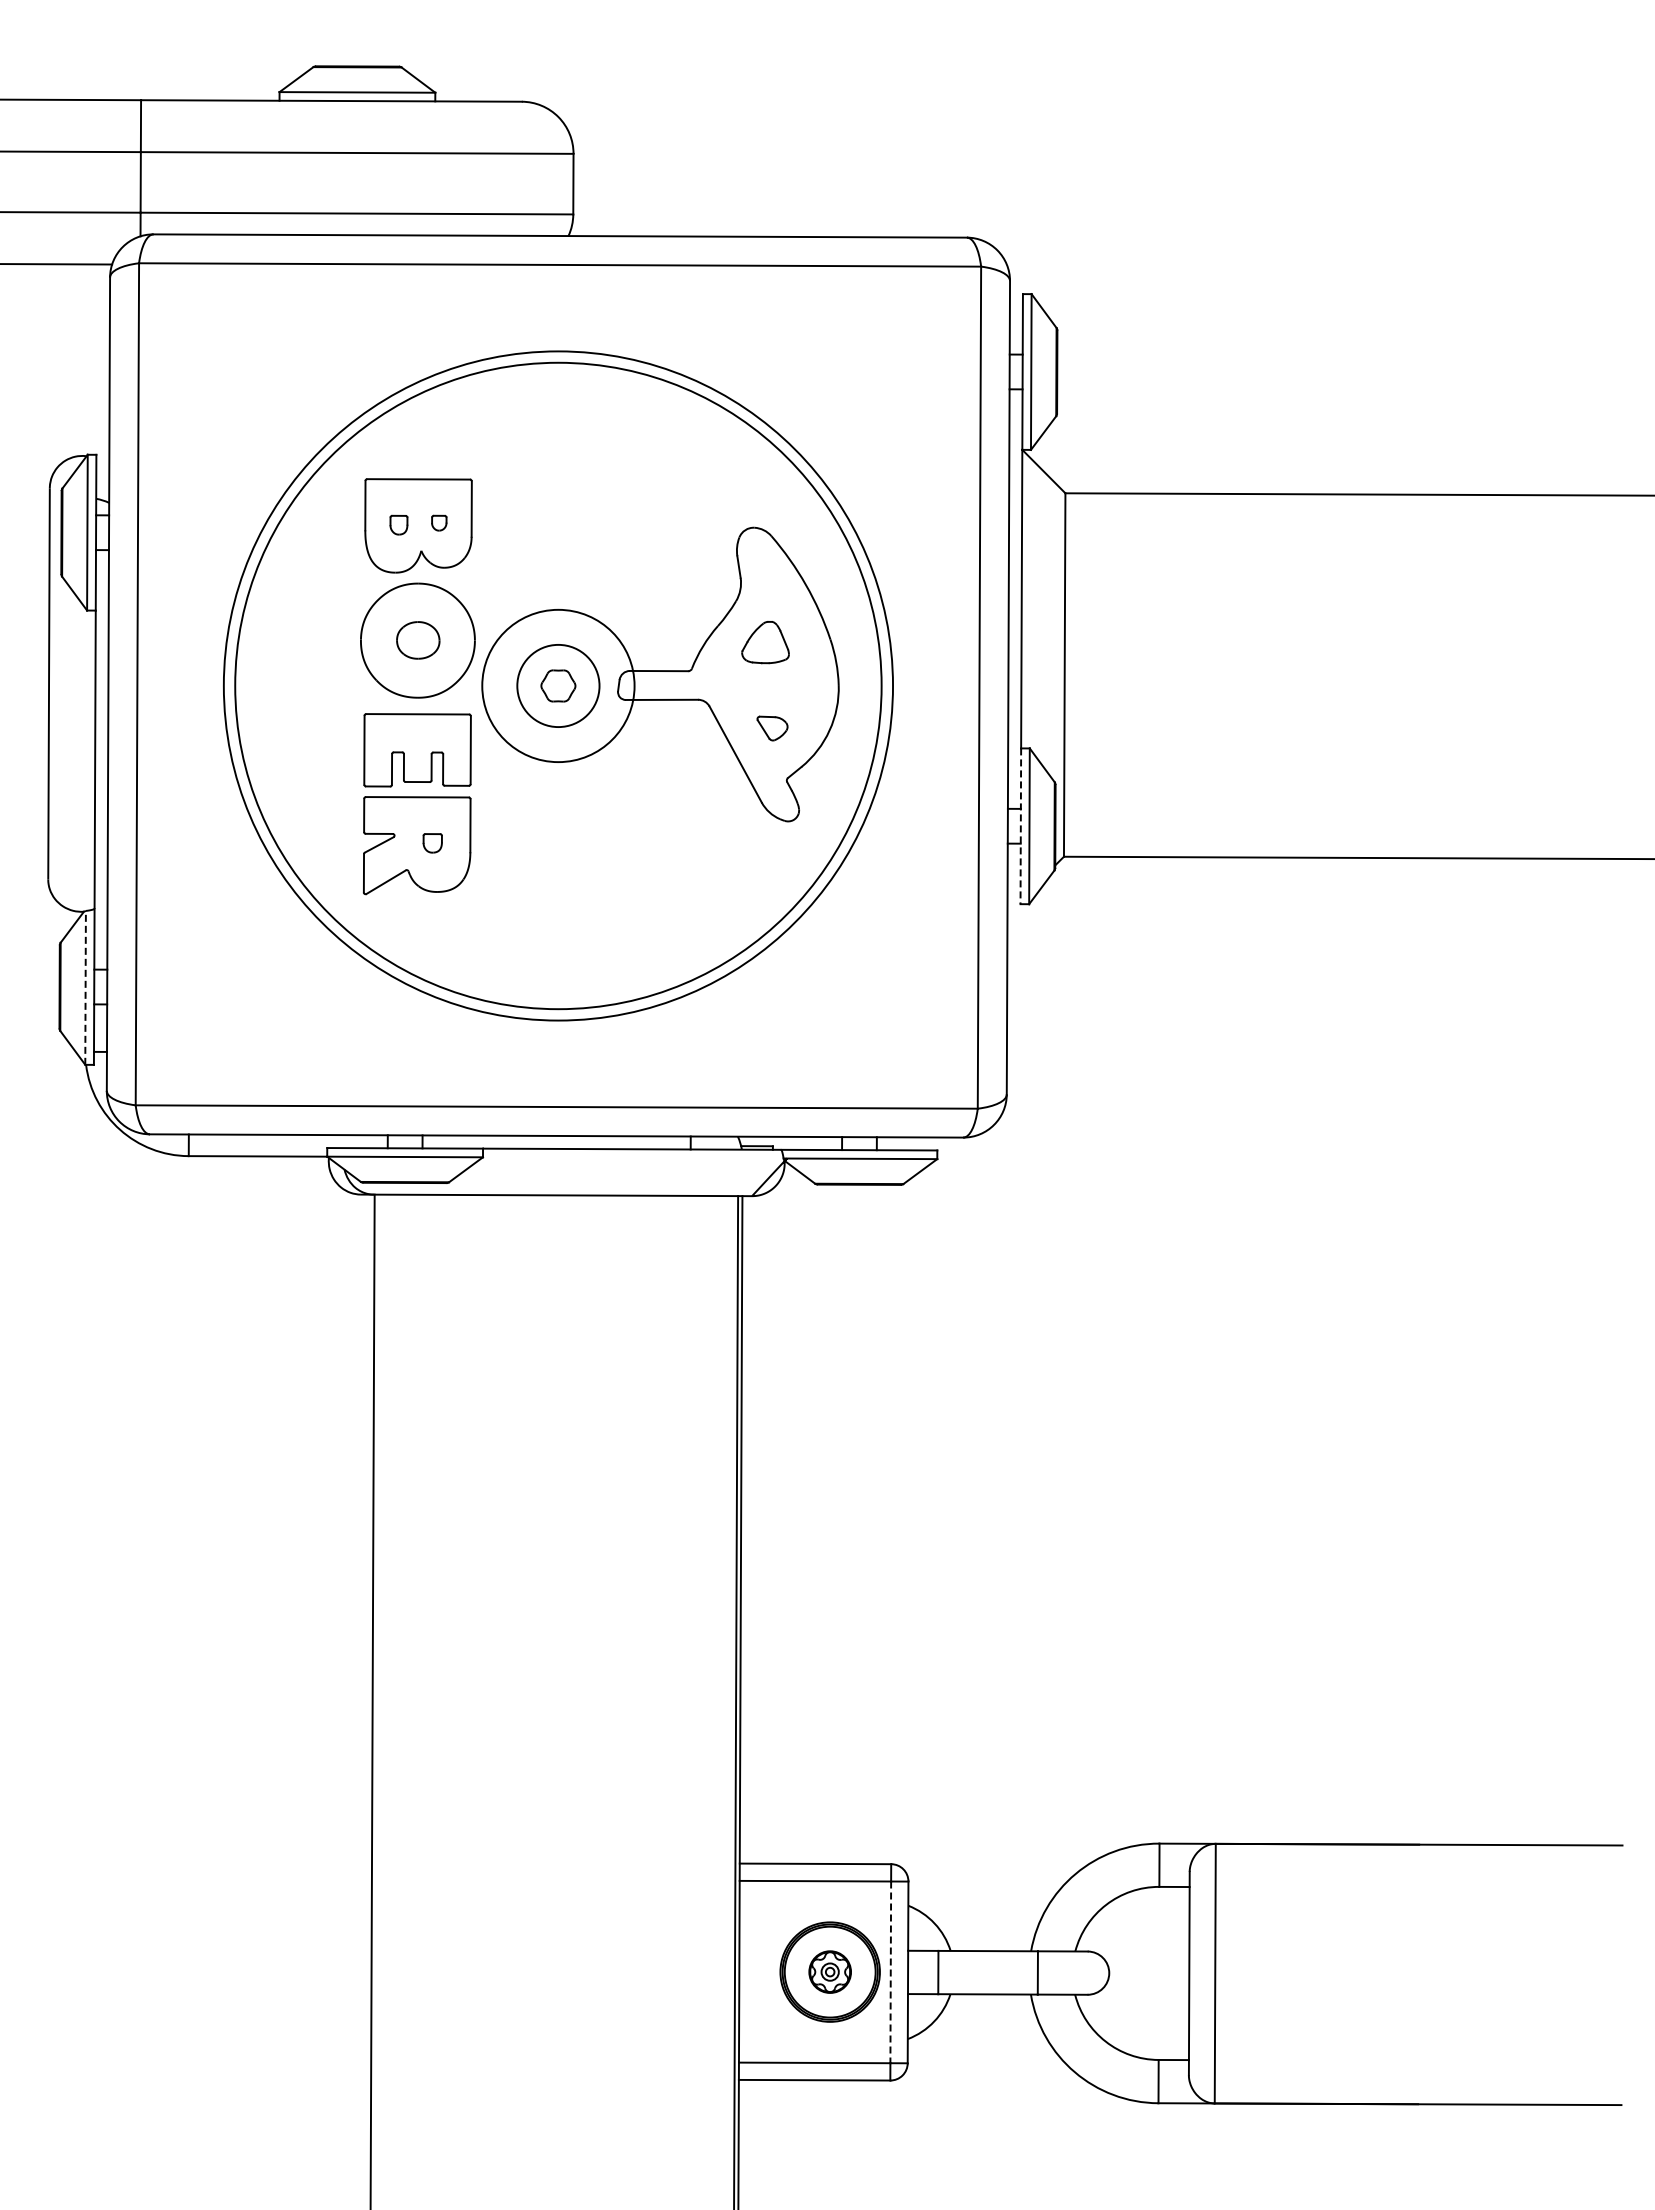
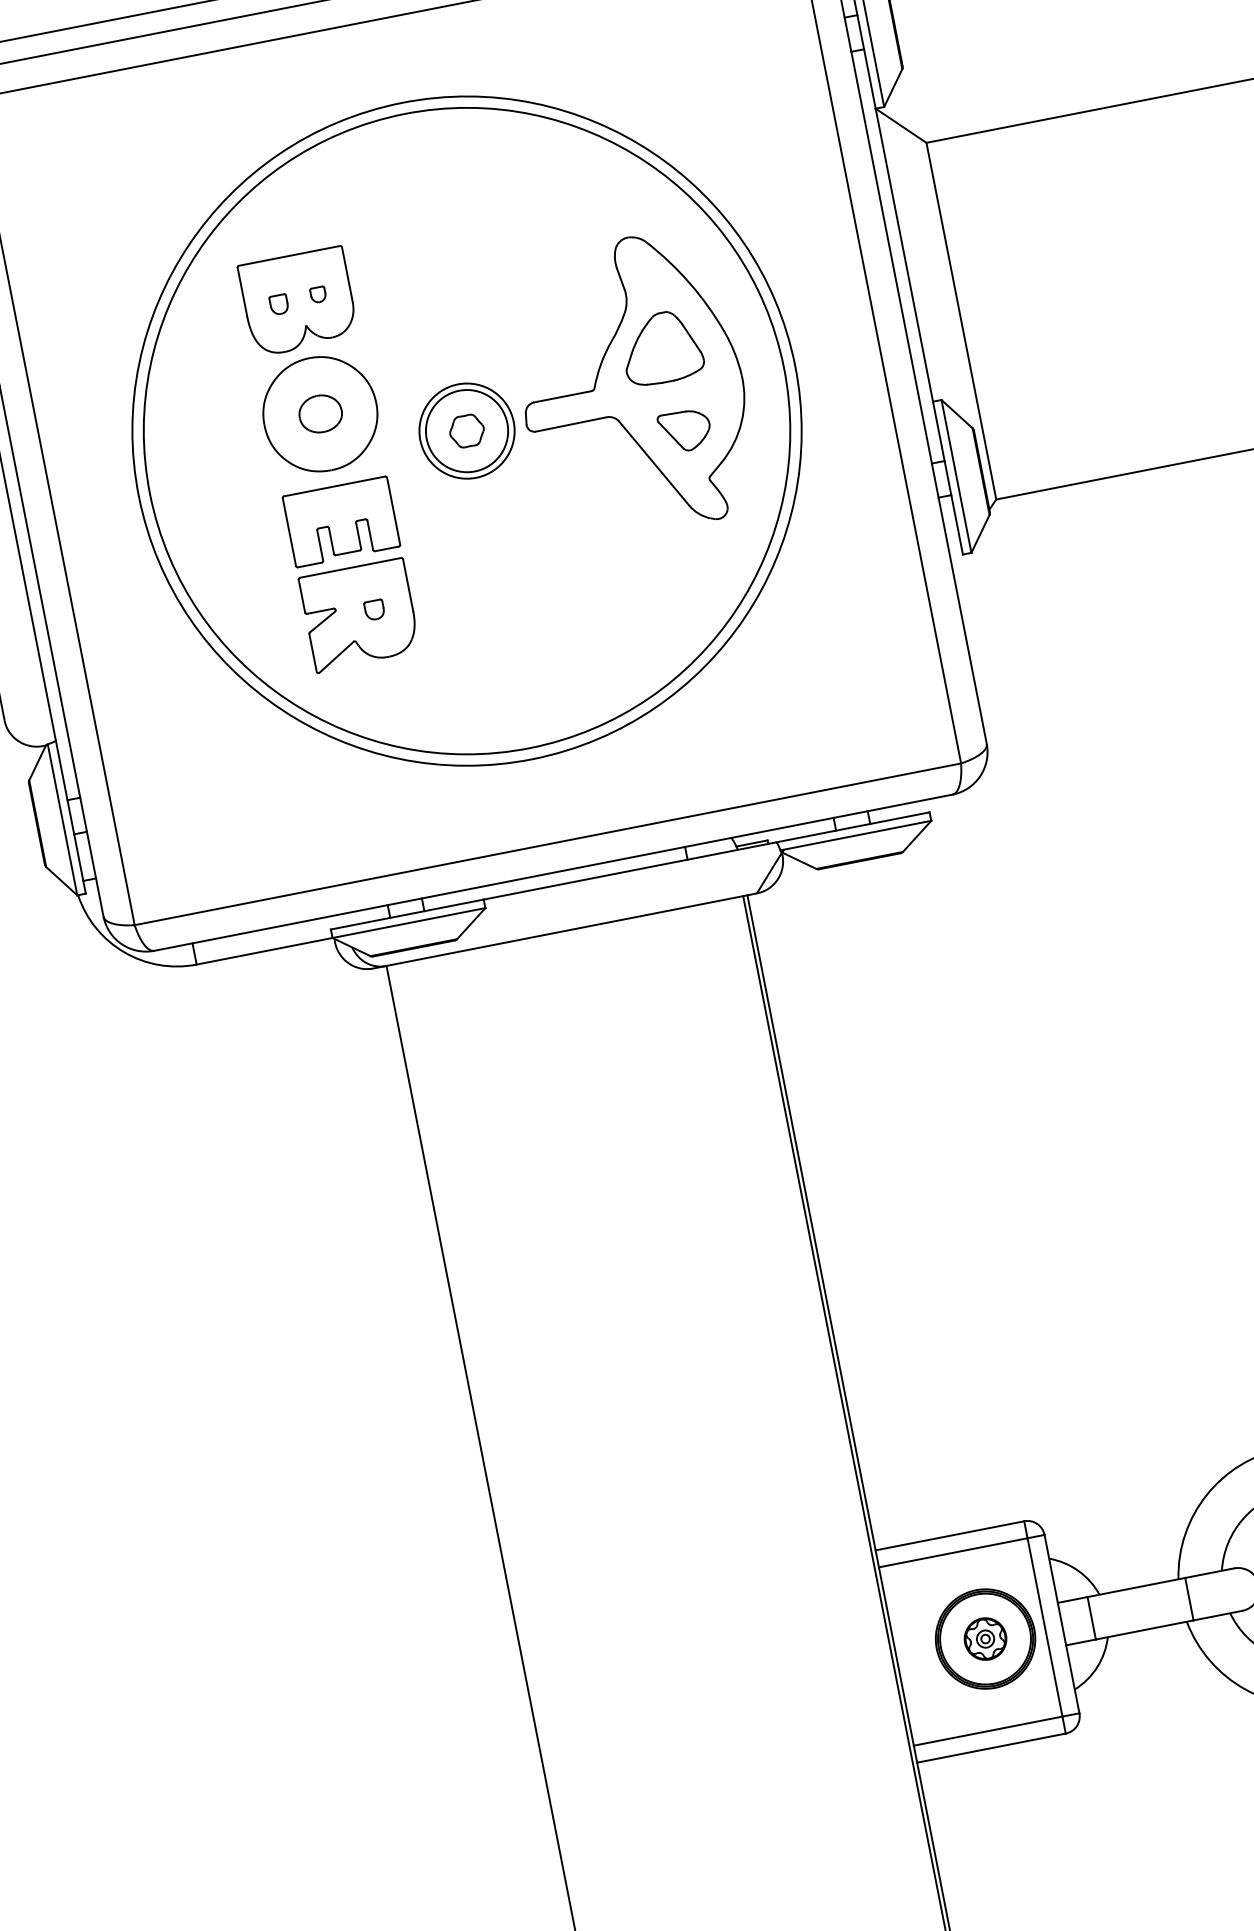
part: (765, 642) -> (661, 347), size x1.67
circle: (558, 685) -> (467, 430), size x0.62
part: (772, 728) -> (685, 430), size x1.67
line: (1020, 826) -> (947, 478), dashed -> solid
line: (85, 987) -> (62, 819), dashed -> solid
line: (890, 1972) -> (1044, 1627), dashed -> solid

